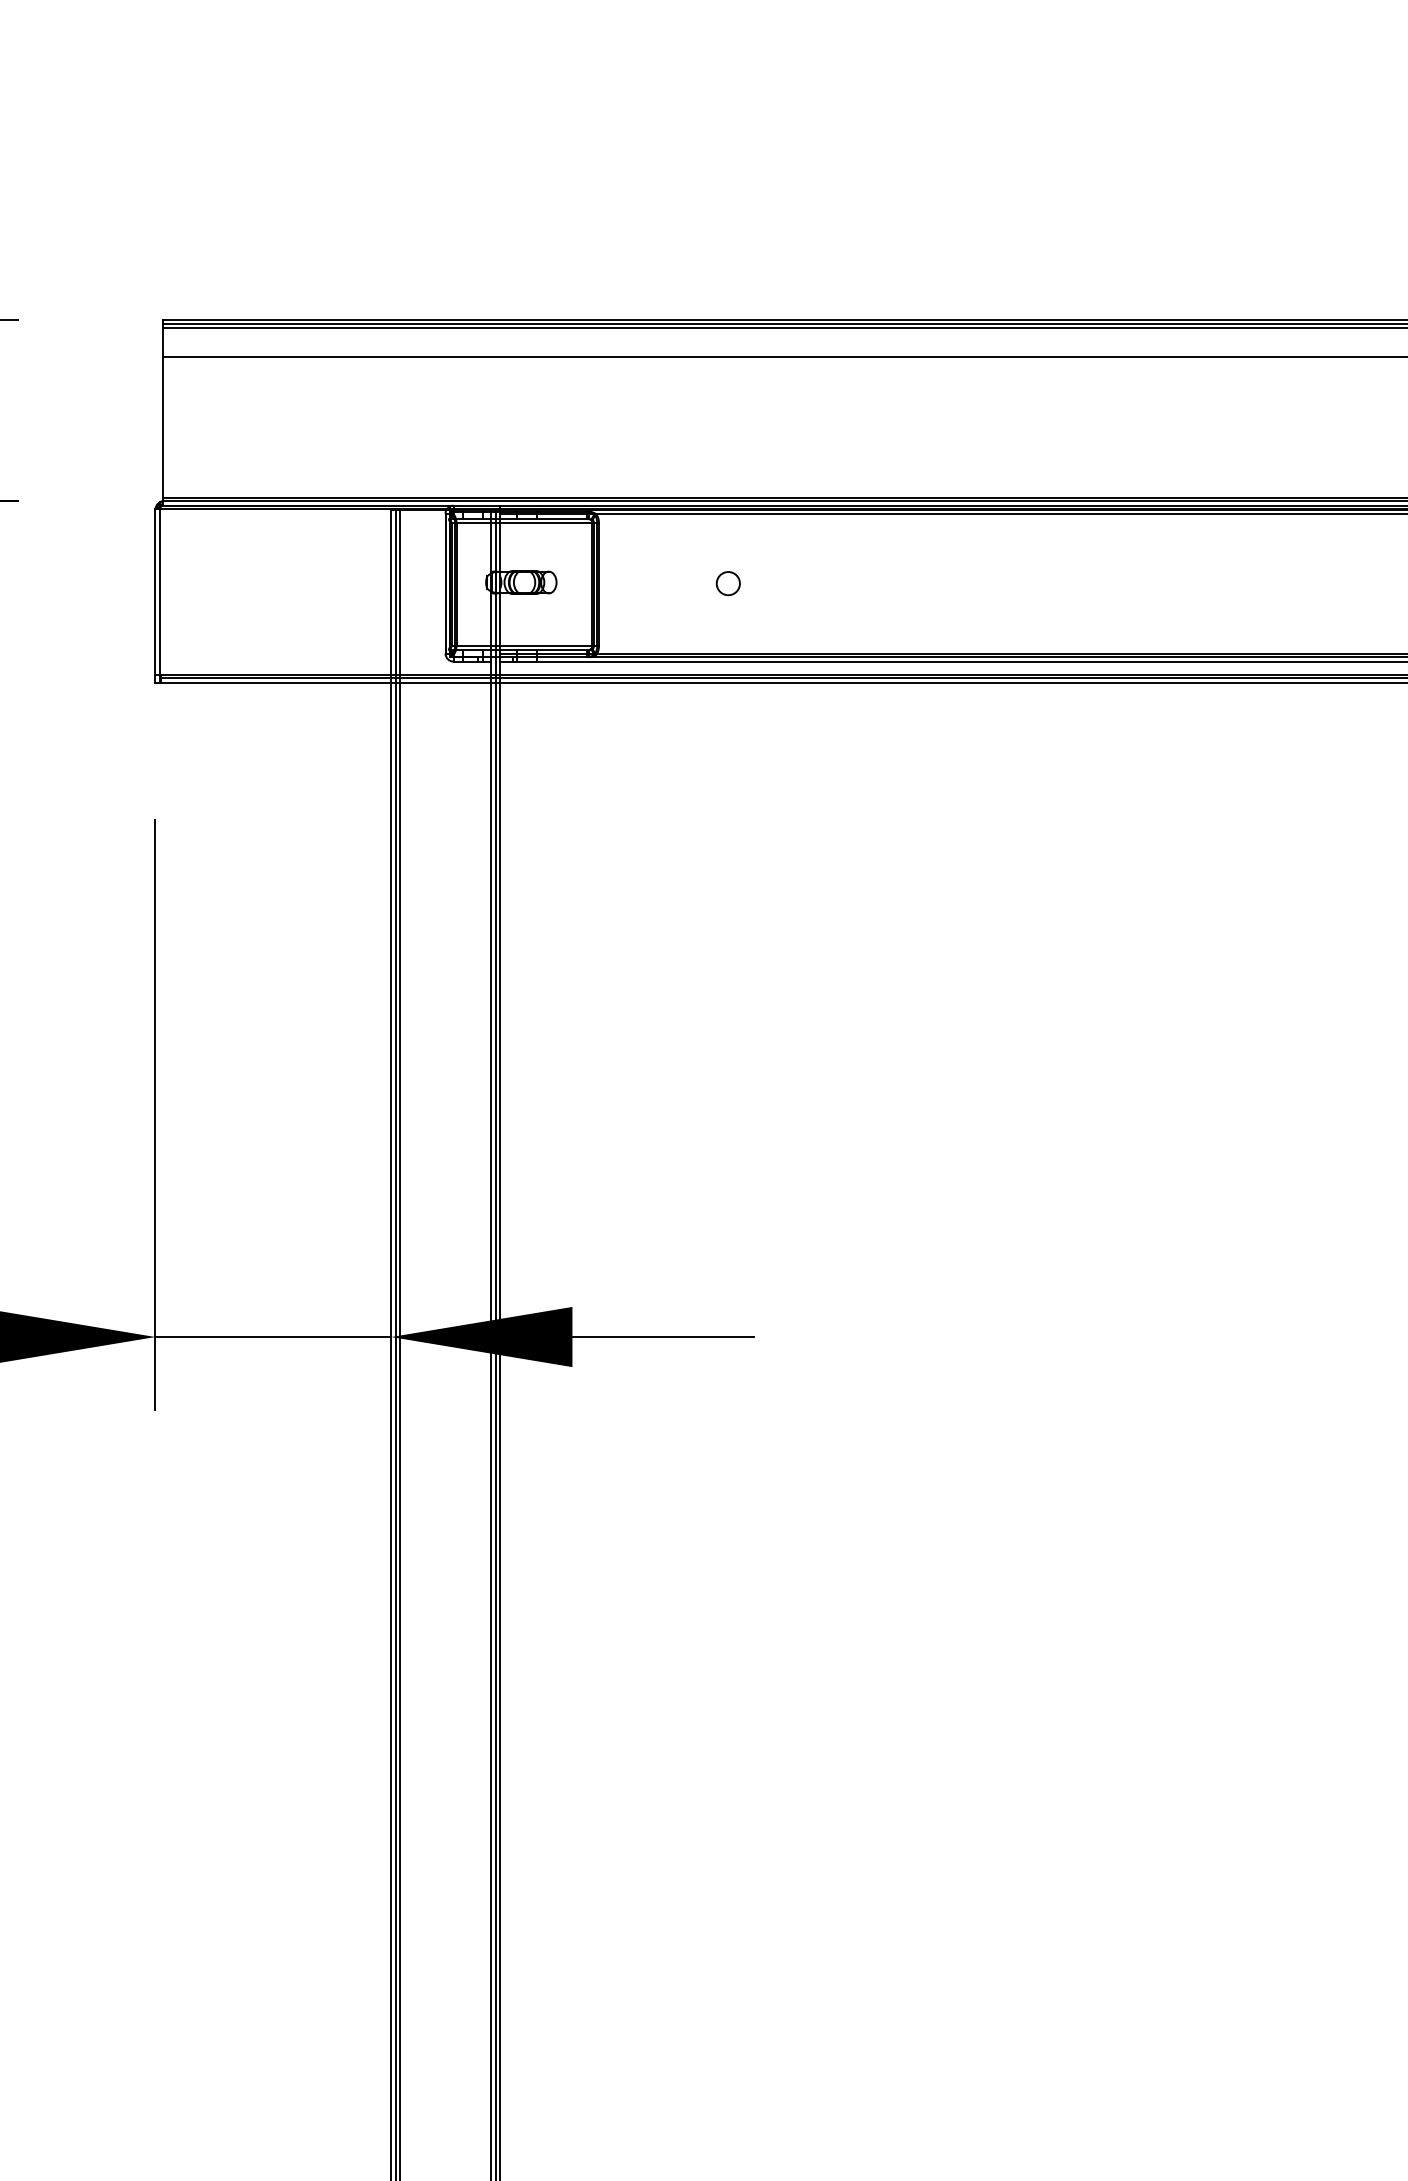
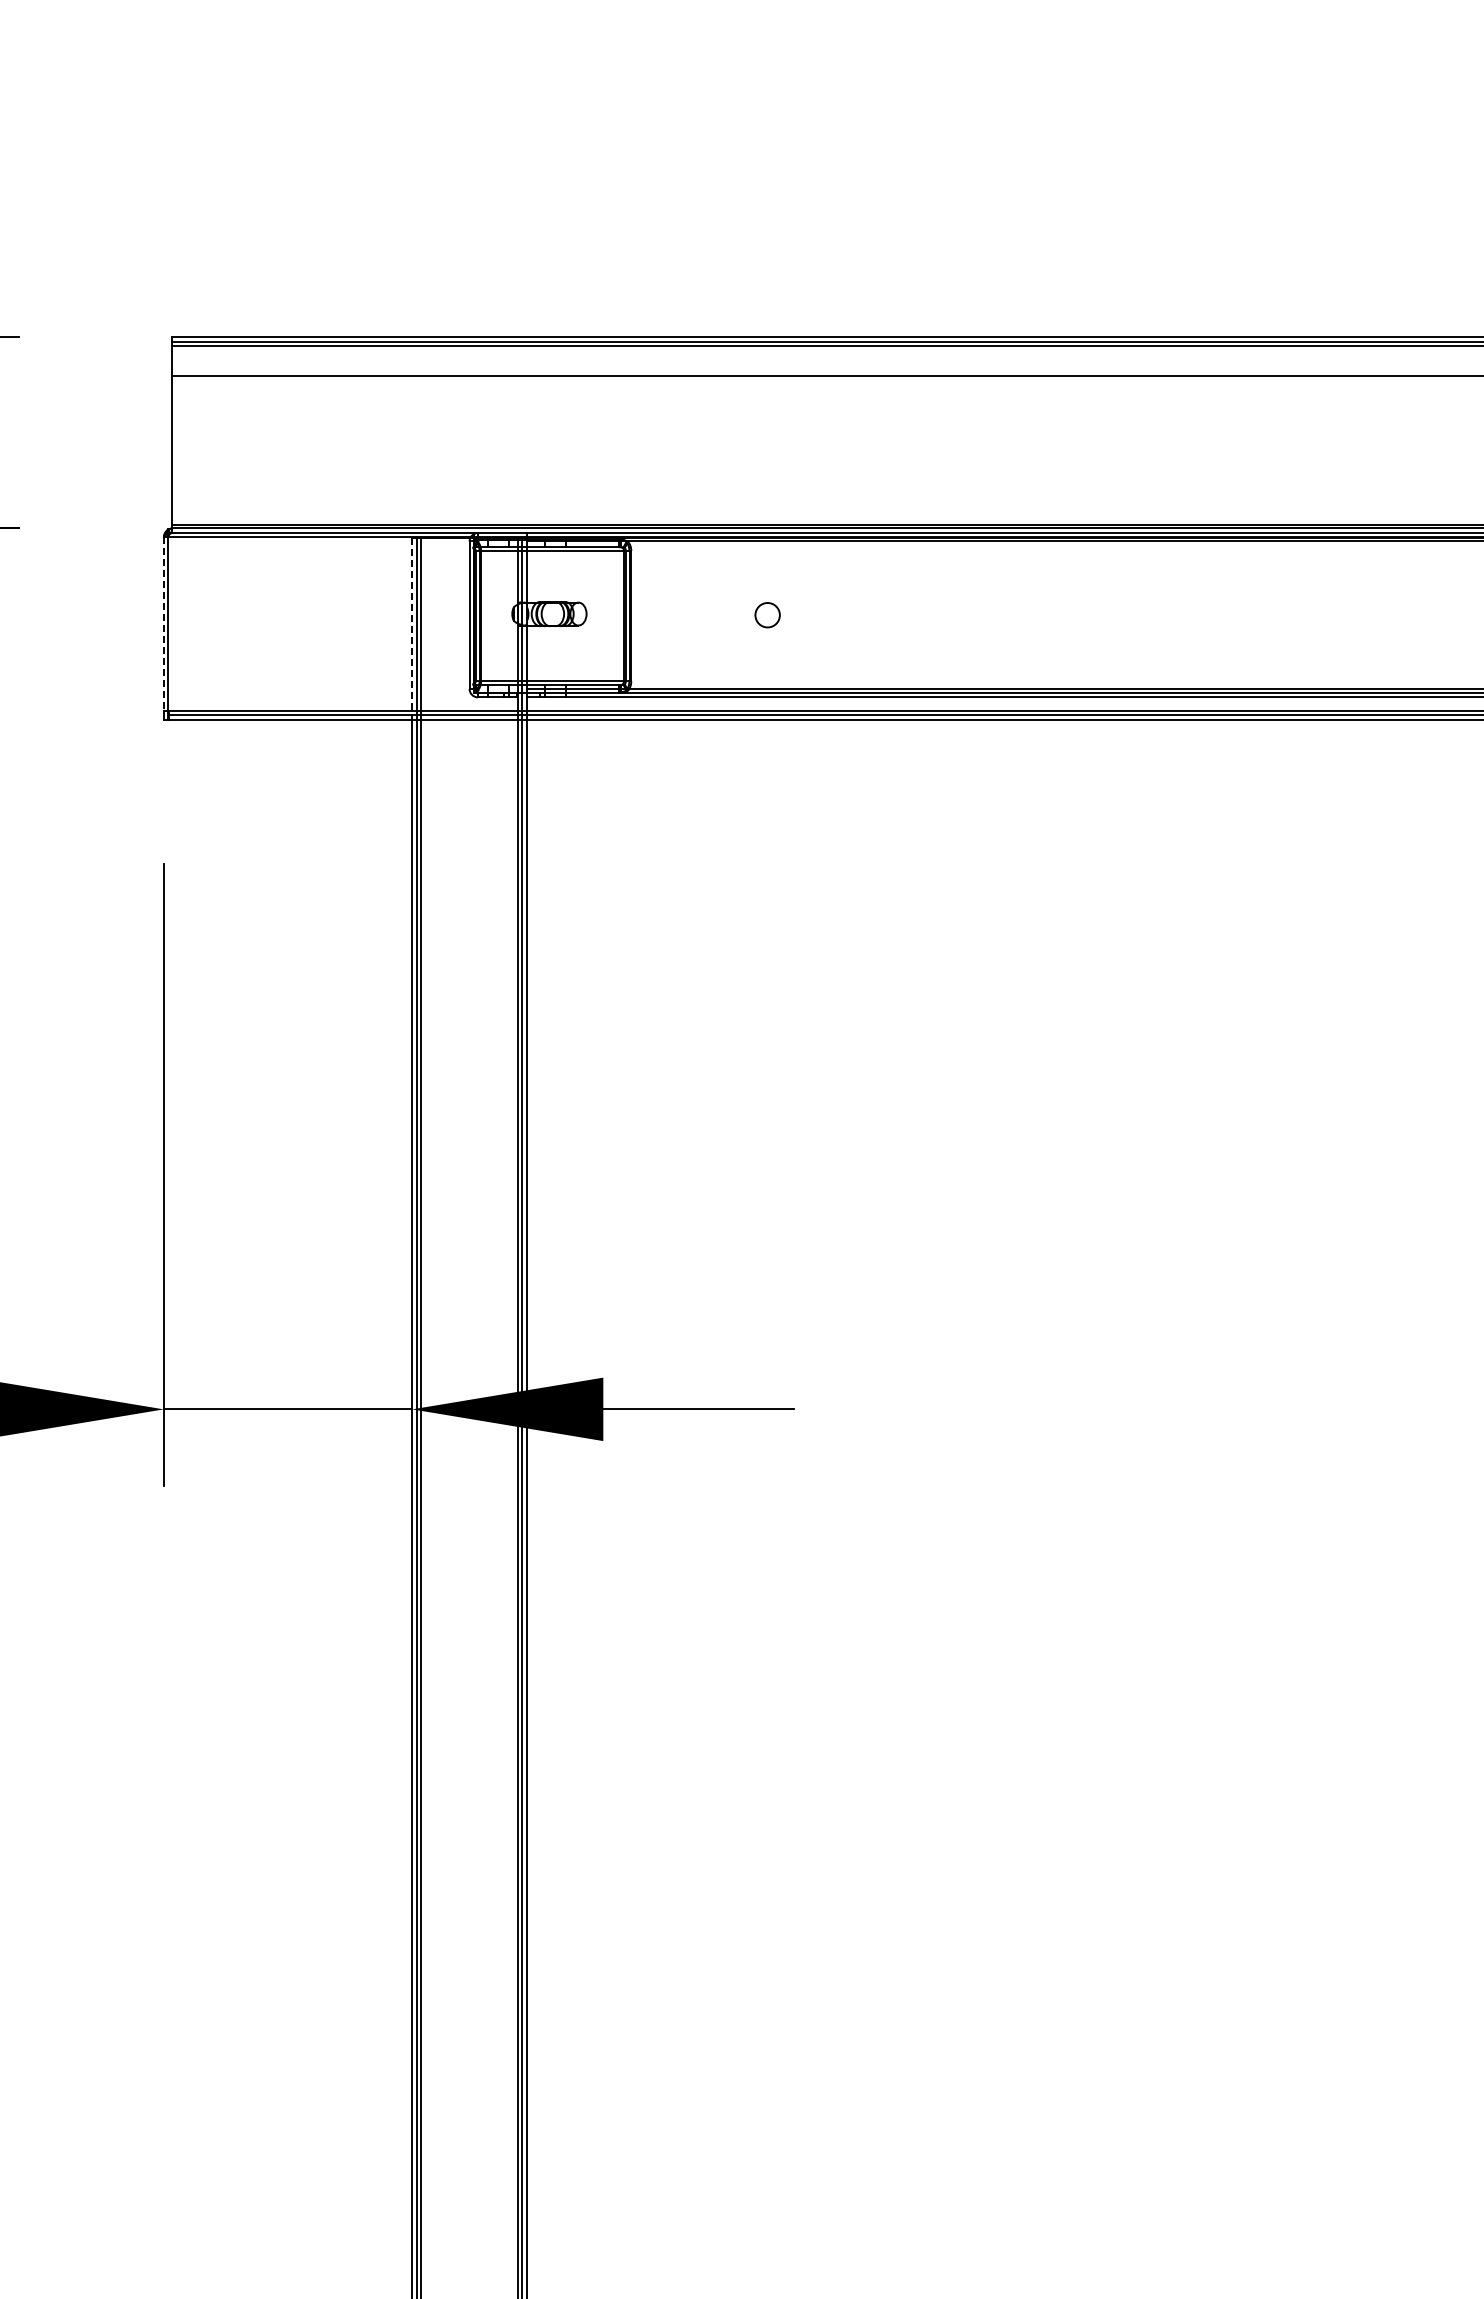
line: (155, 592) -> (163, 624), solid -> dashed
line: (391, 596) -> (412, 628), solid -> dashed

